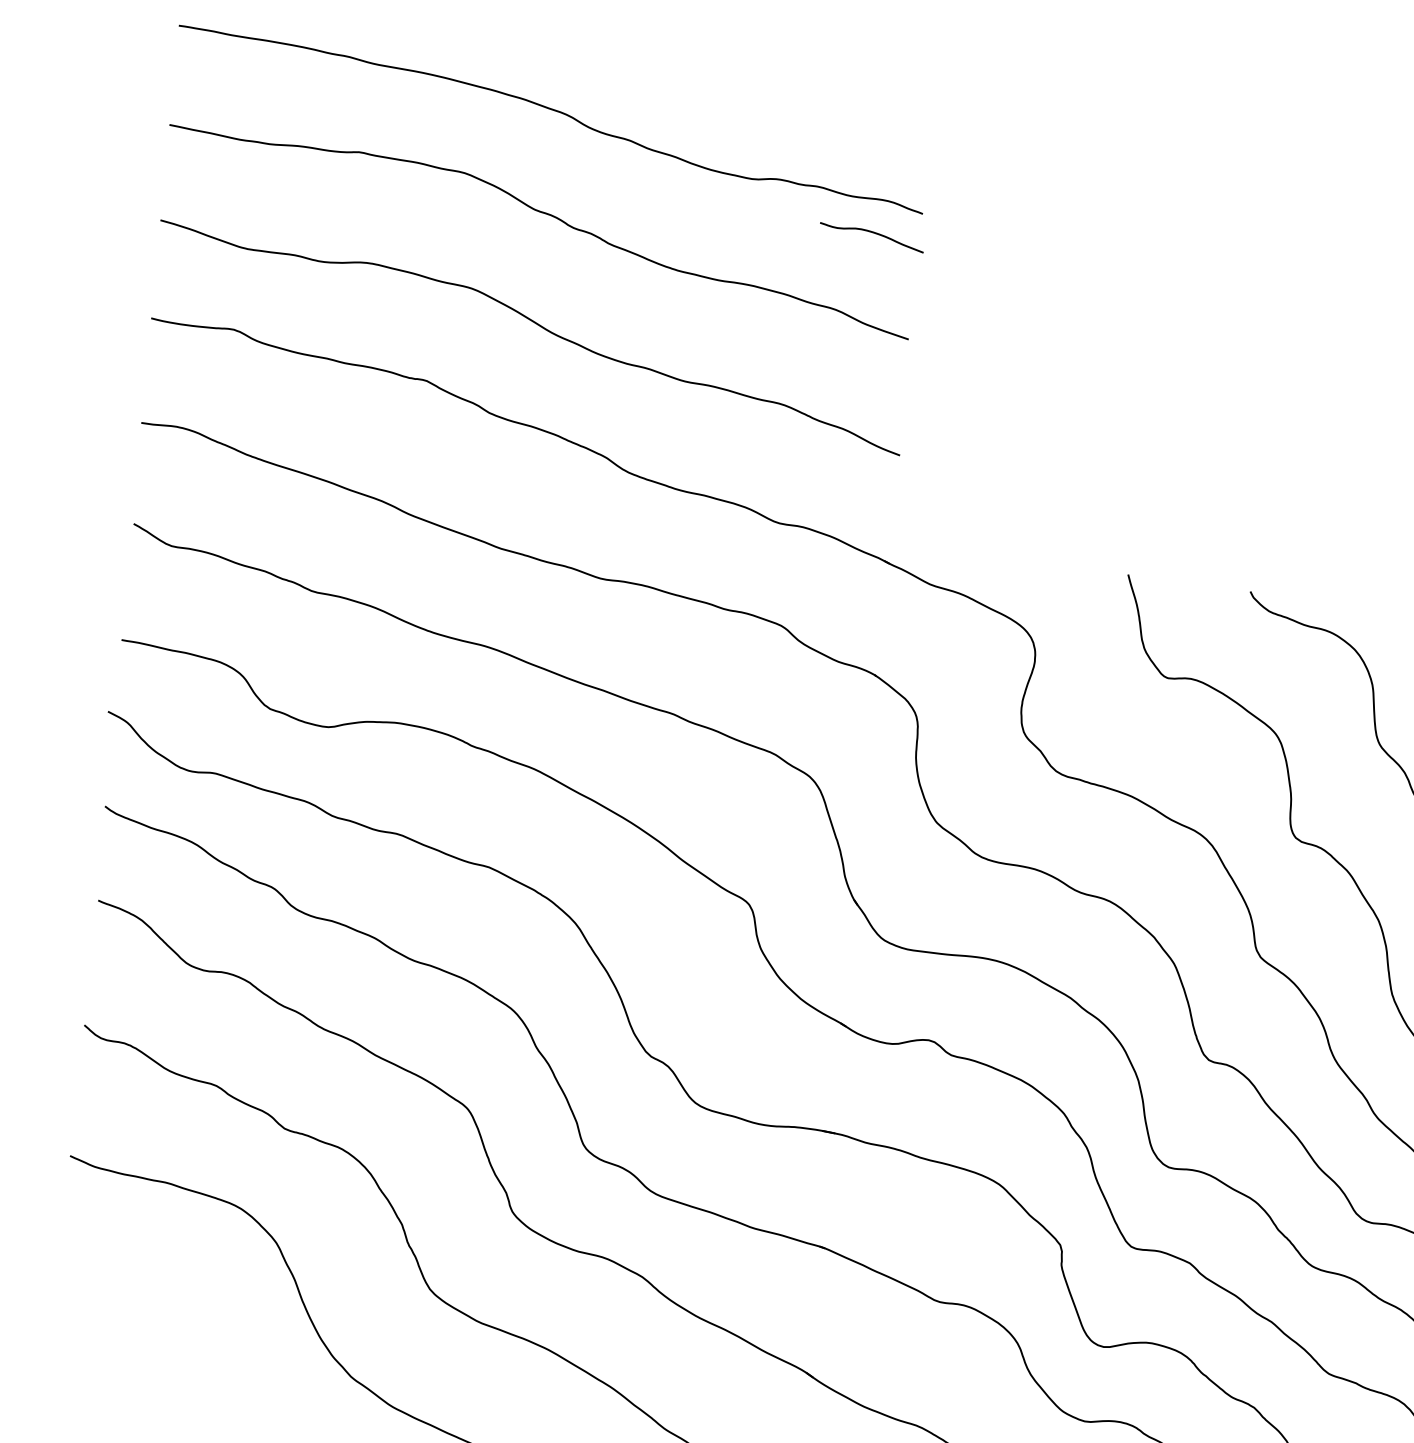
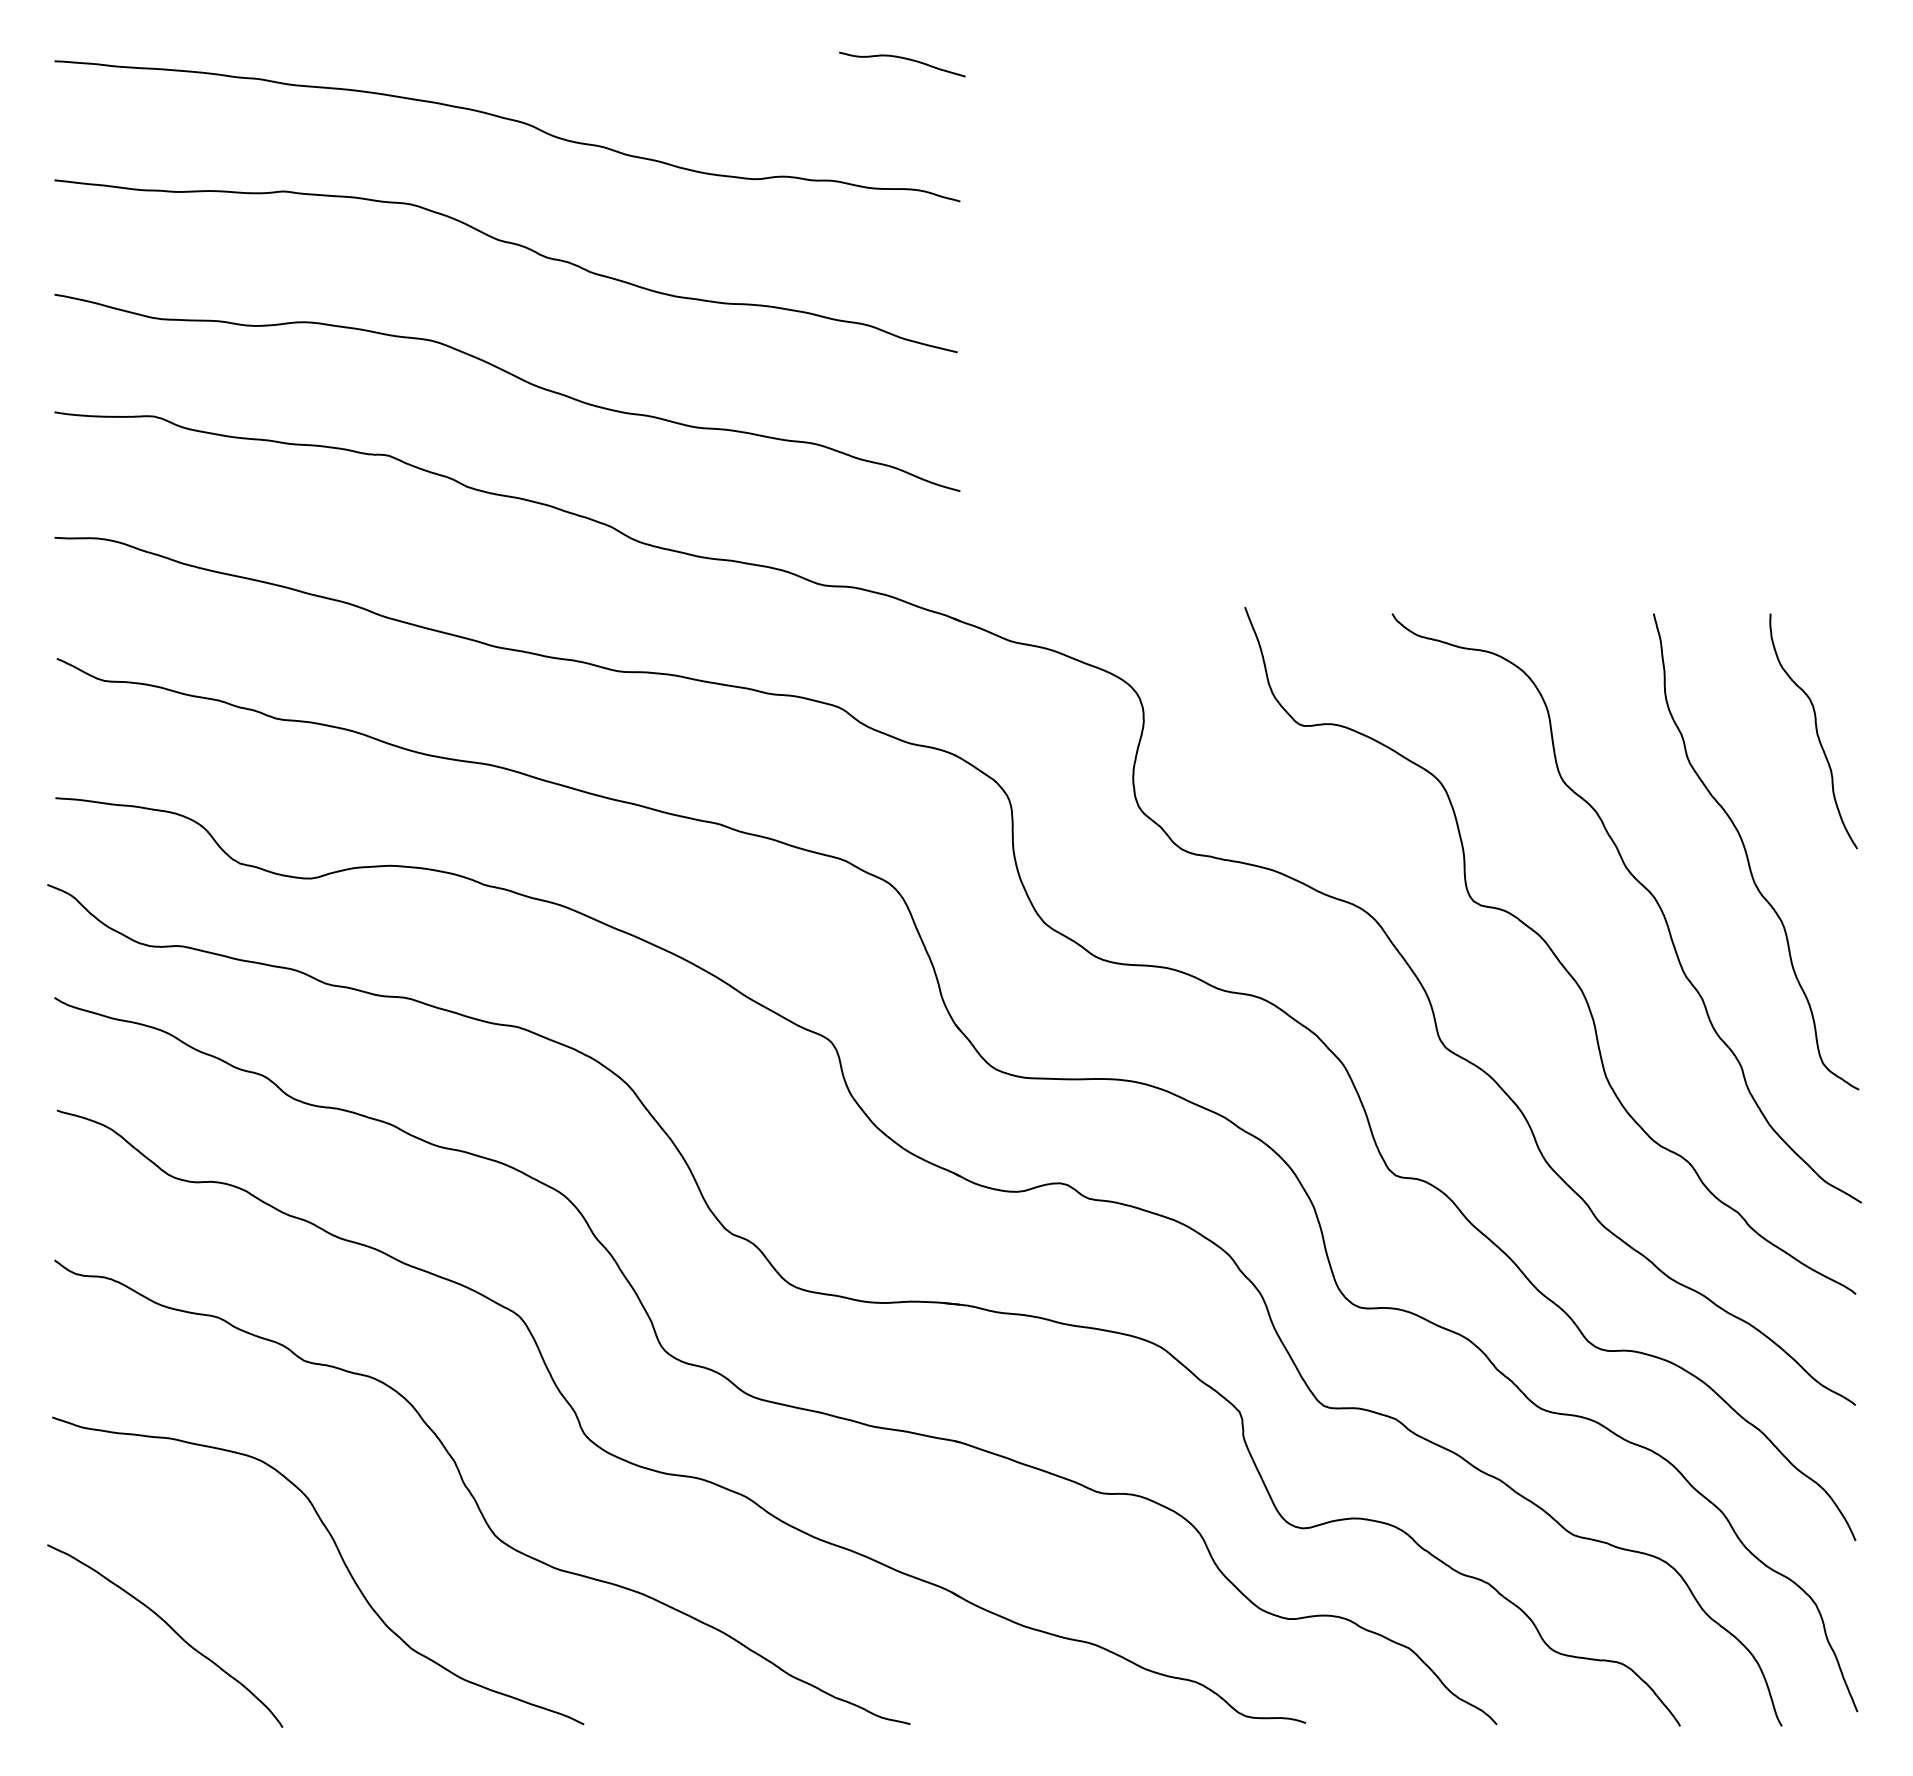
curve: (874, 233) -> (904, 59), moved
curve: (152, 1342) -> (171, 1629), added

